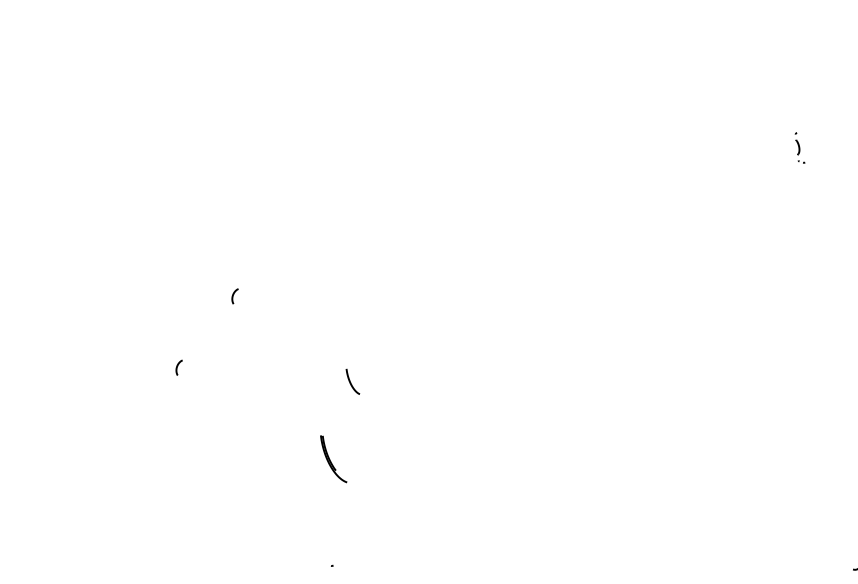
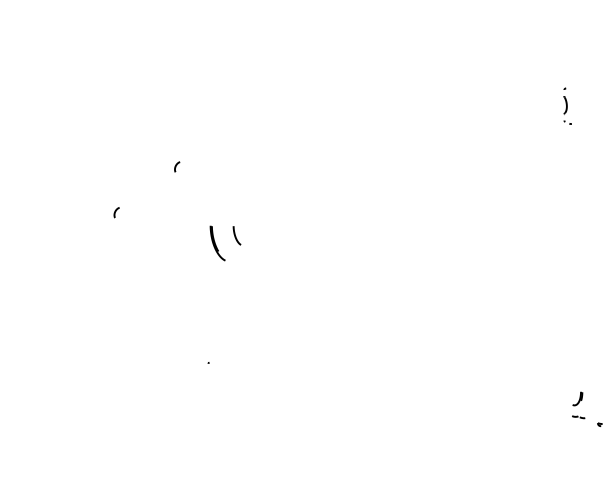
part: (799, 147) -> (567, 105), size x1.67
curve: (235, 294) -> (177, 165), moved
part: (333, 459) -> (217, 243), moved

